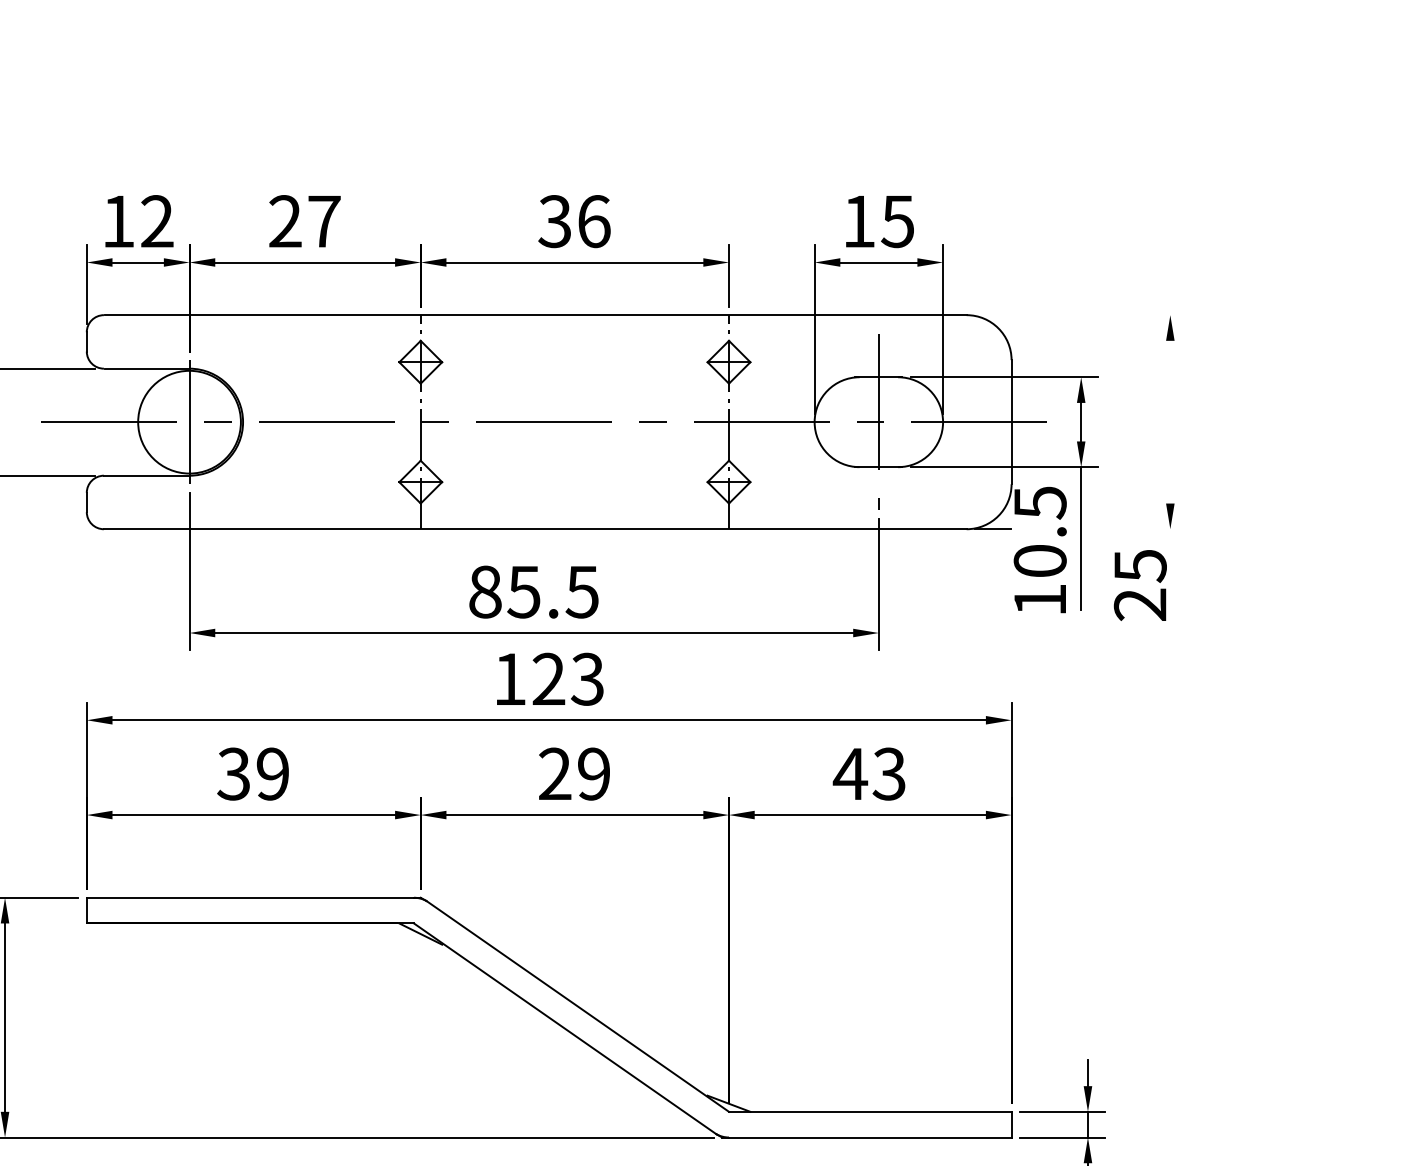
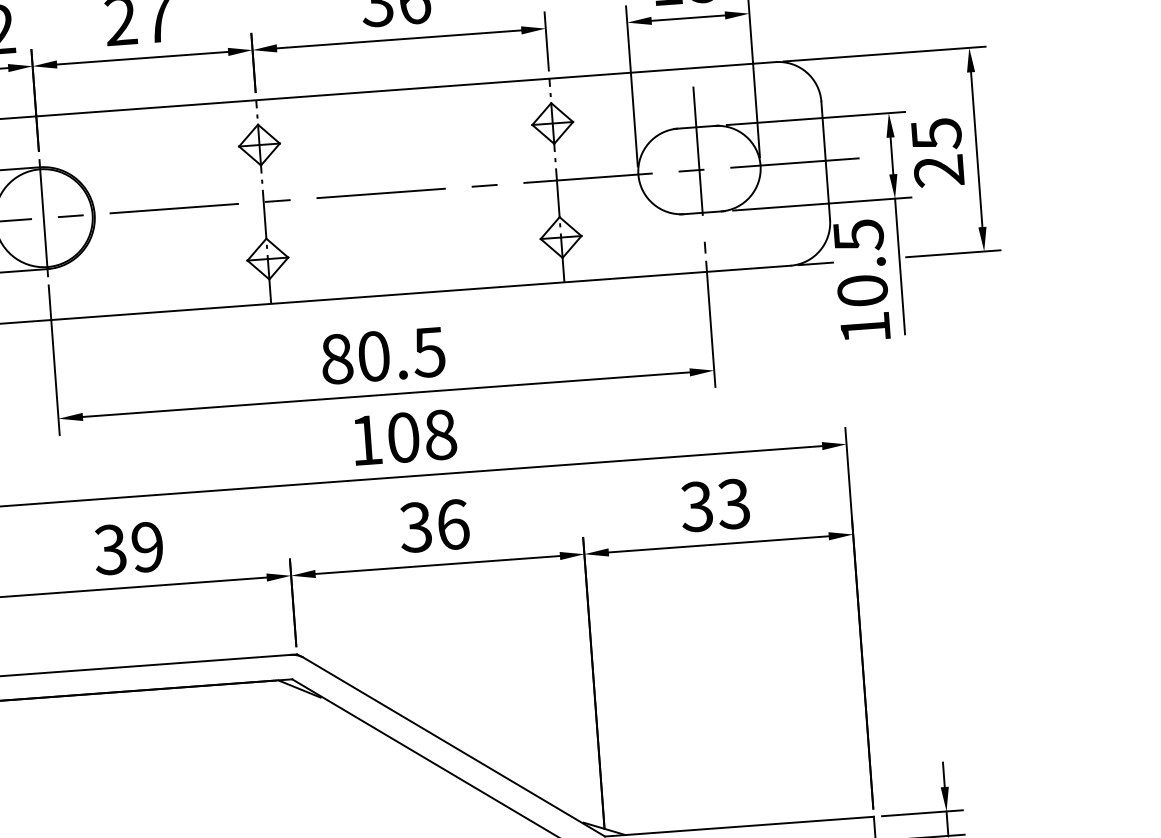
line: (1081, 315) -> (884, 54), added
line: (1170, 421) -> (976, 149), added
line: (1137, 529) -> (953, 254), added
text: (1139, 585) -> (936, 152), moved
text: (523, 591) -> (373, 355), 85.5 -> 80.5
text: (568, 678) -> (422, 435), 123 -> 108
text: (574, 773) -> (434, 525), 29 -> 36
text: (850, 773) -> (697, 506), 43 -> 33

